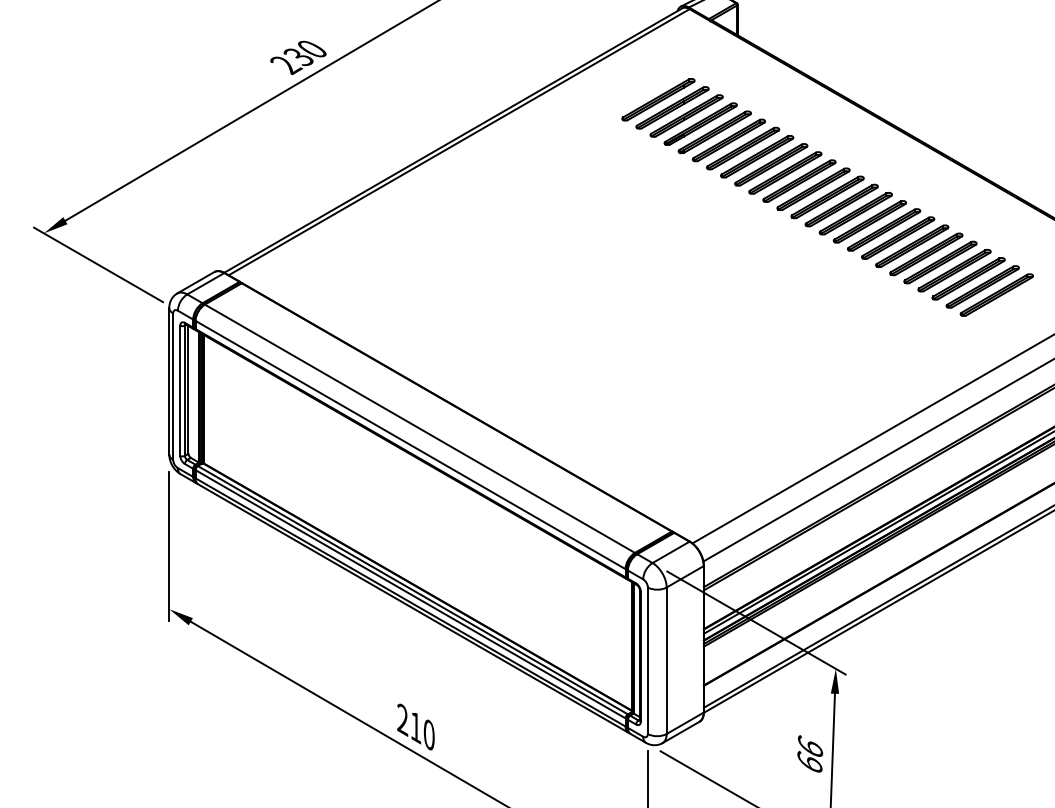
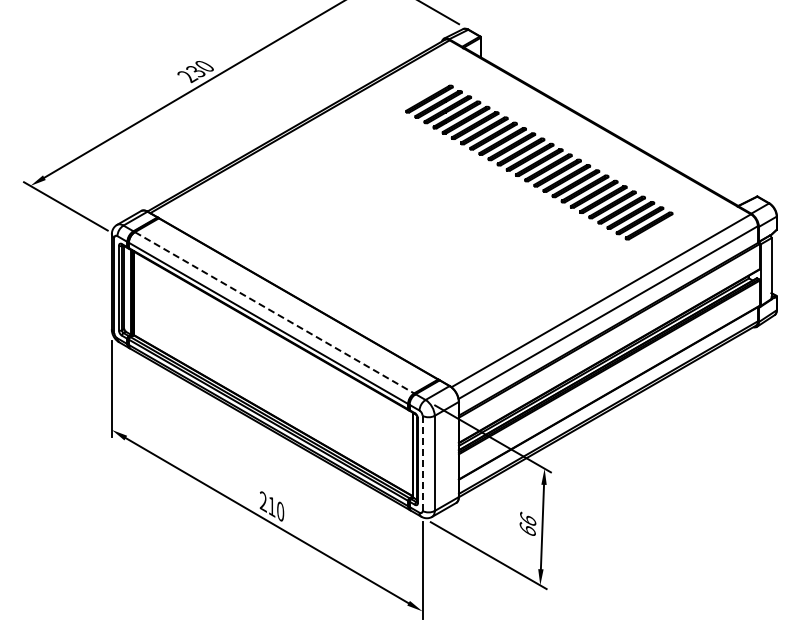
line: (421, 429) -> (275, 313), solid -> dashed
line: (647, 660) -> (422, 463), solid -> dashed

